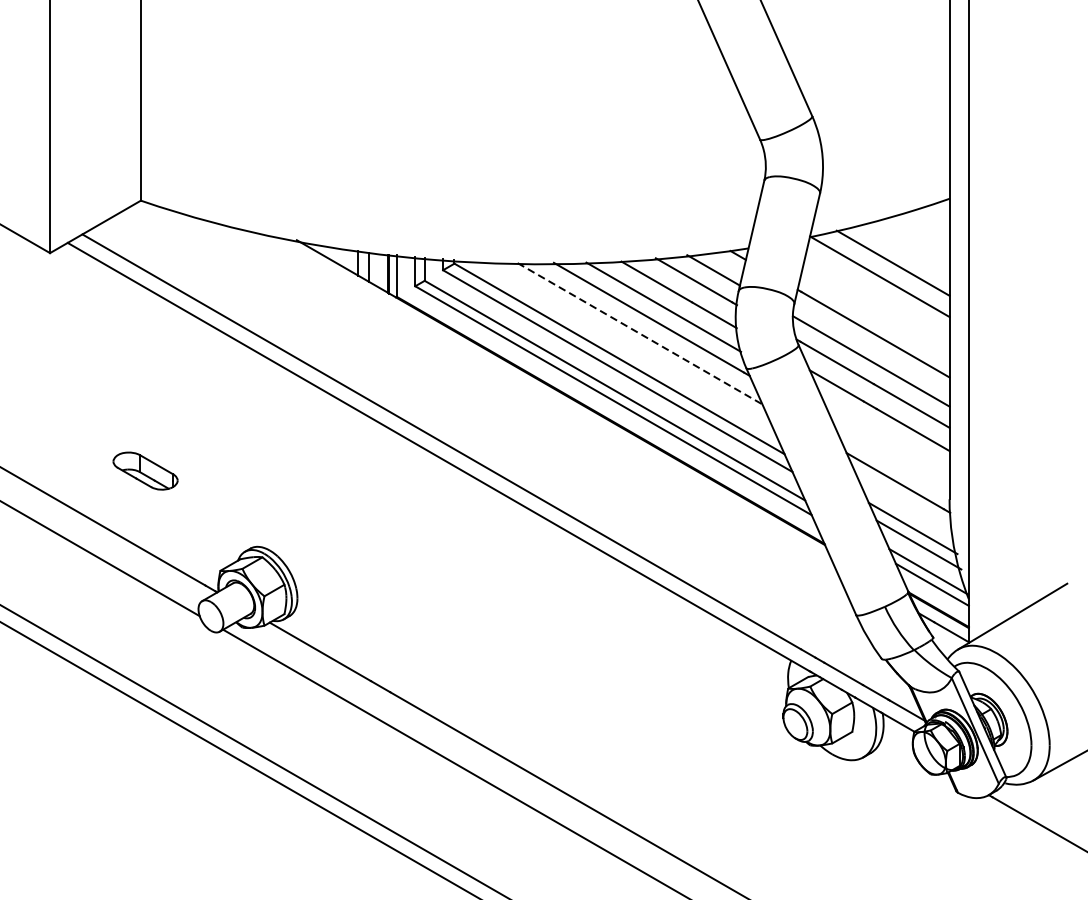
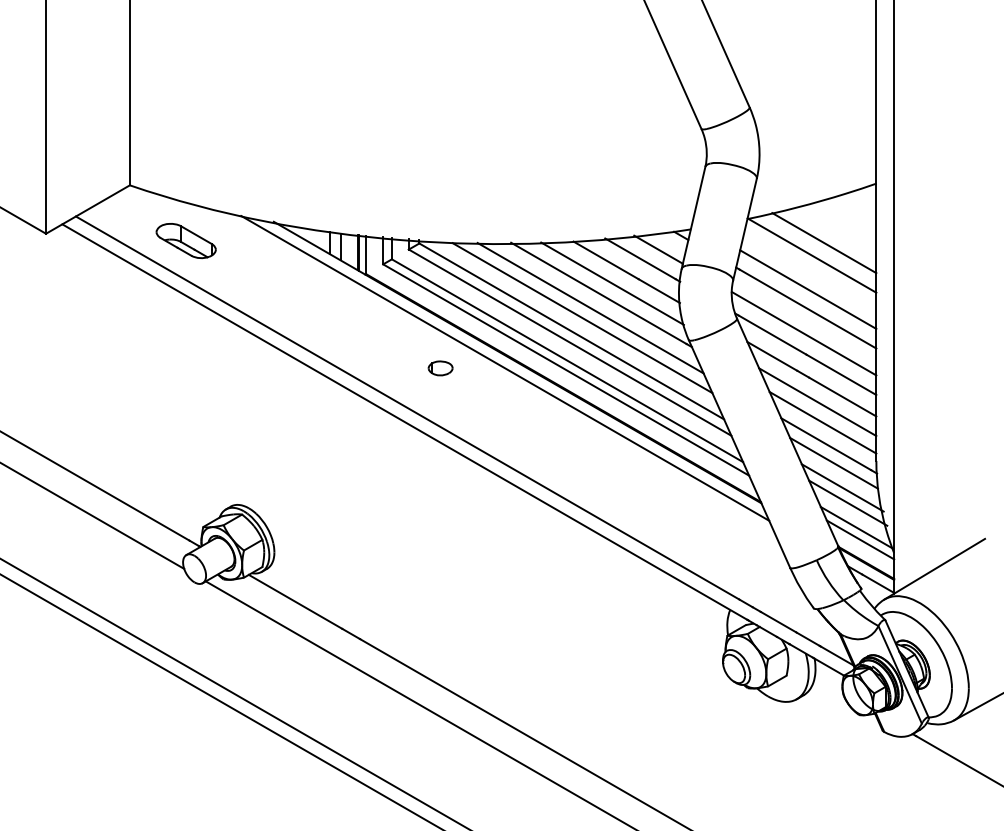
line: (876, 313) -> (808, 289), added
line: (640, 334) -> (591, 308), dashed -> solid
line: (631, 344) -> (582, 318), added
line: (547, 398) -> (505, 367), added
part: (477, 399) -> (440, 368), added
line: (885, 435) -> (817, 402), added
line: (891, 457) -> (822, 422), added
part: (144, 471) -> (185, 241), moved
line: (903, 500) -> (833, 462), added

